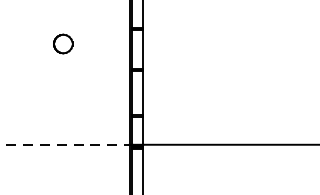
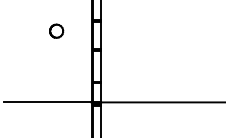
part: (63, 43) -> (56, 30), moved
line: (67, 144) -> (47, 102), dashed -> solid

